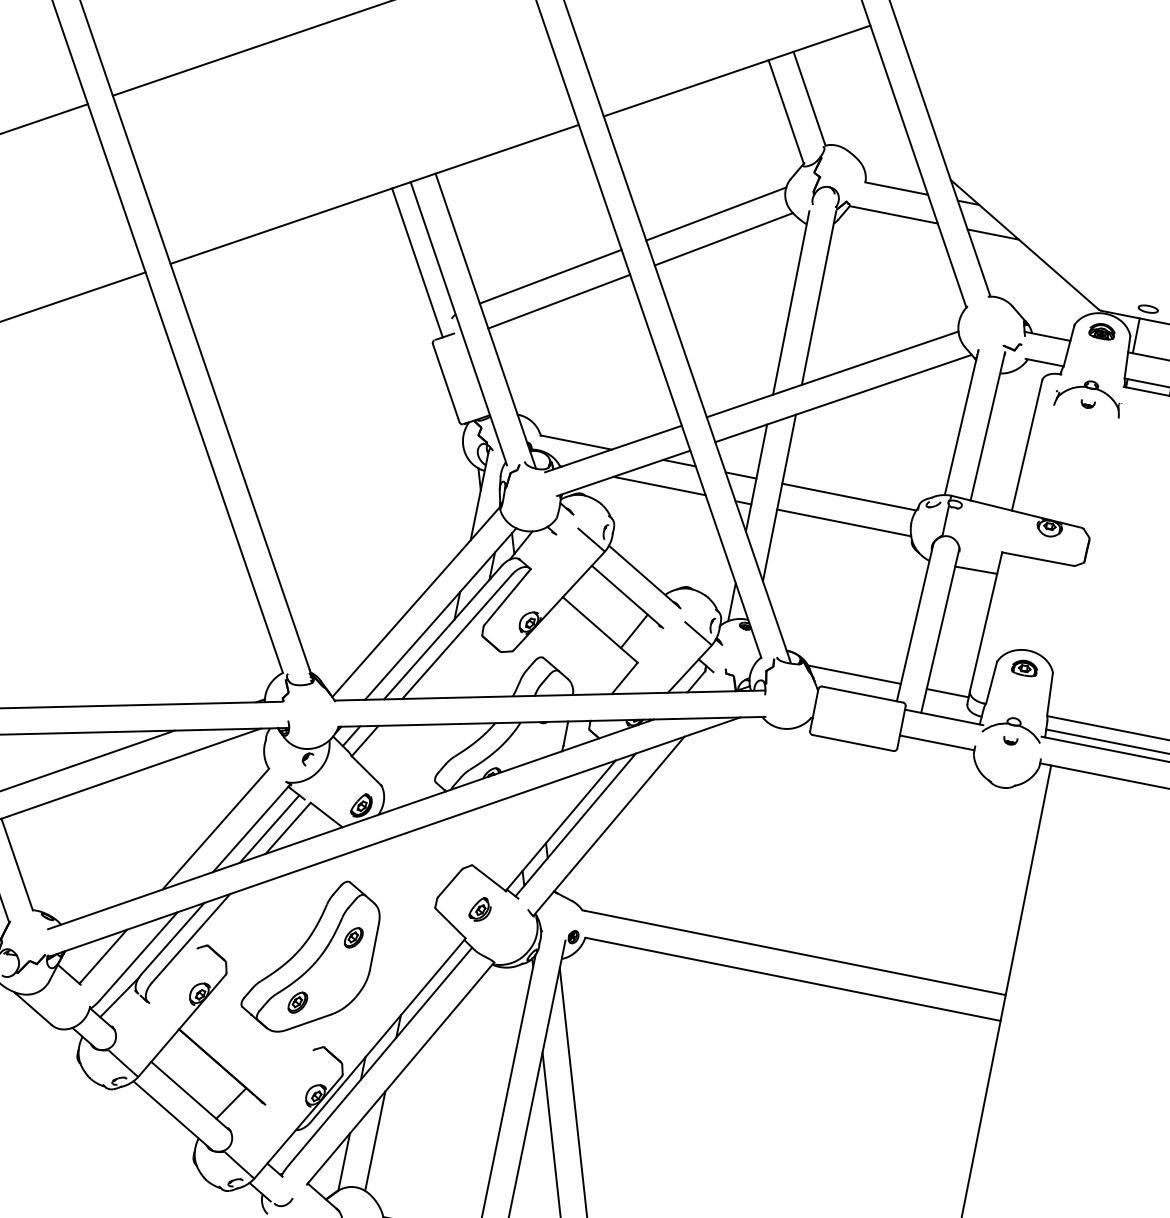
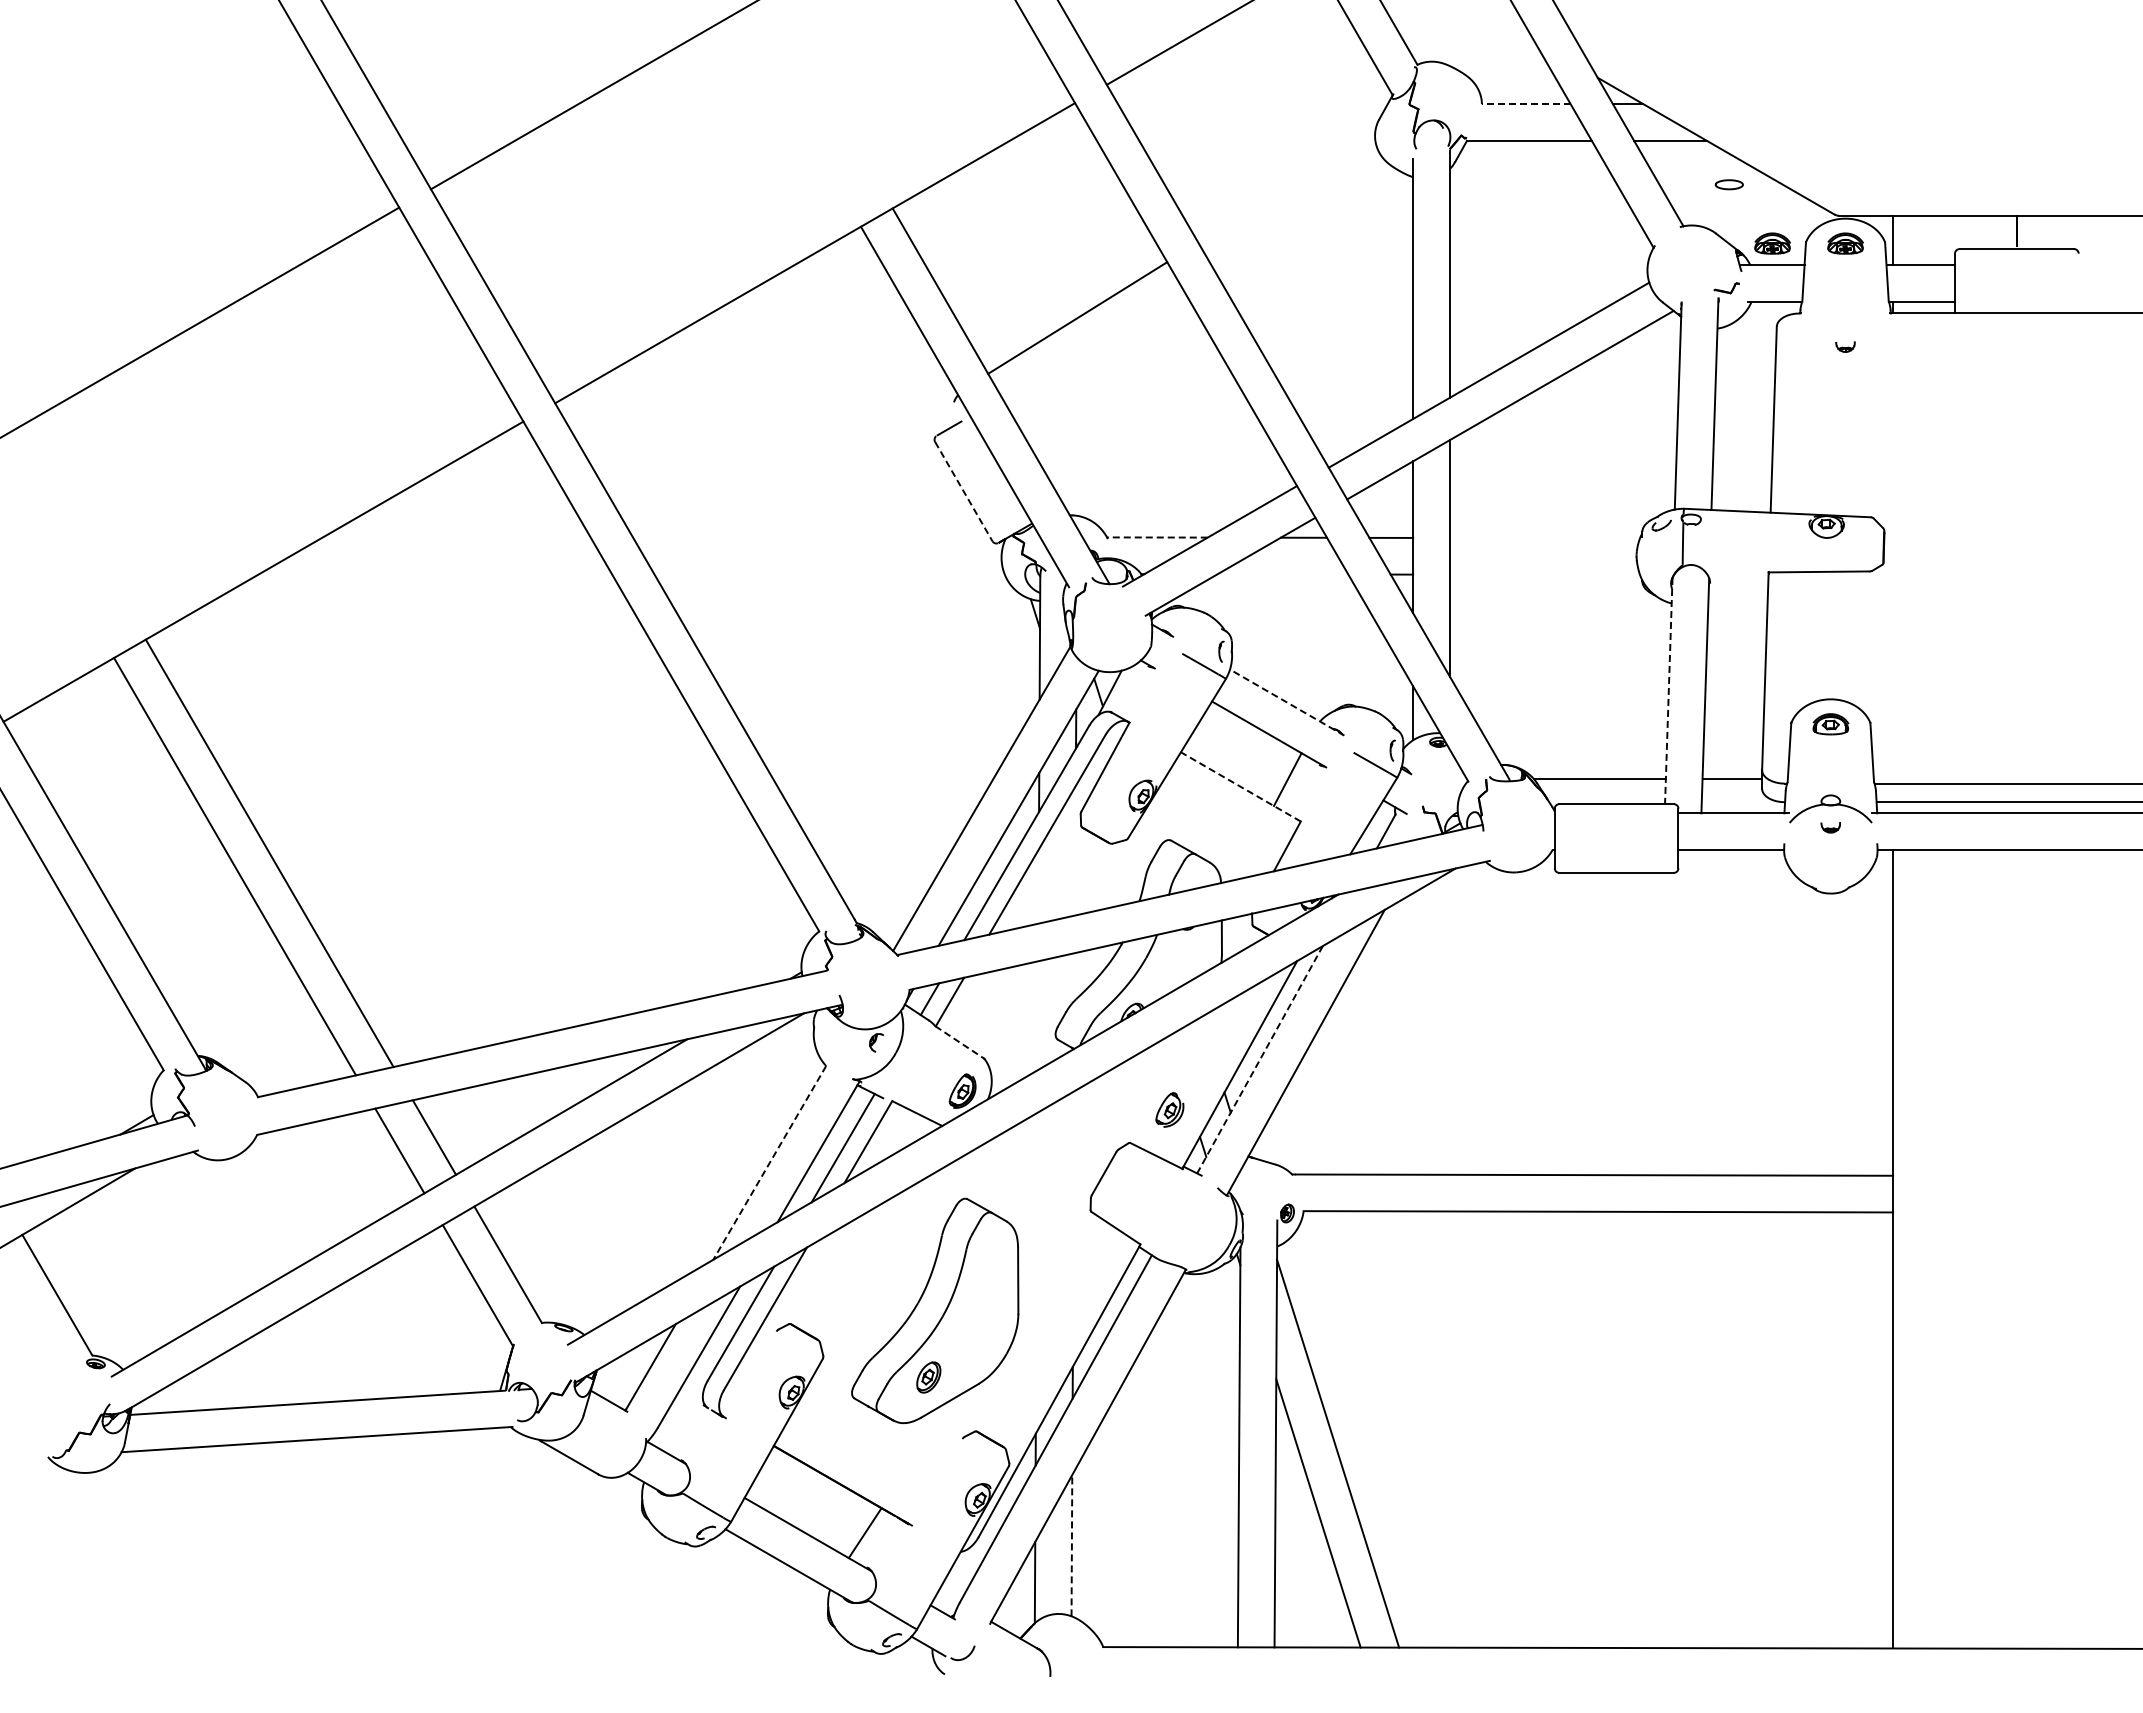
line: (896, 188) -> (1525, 104), solid -> dashed
line: (716, 213) -> (1286, 187), removed
line: (723, 238) -> (1303, 219), removed
line: (417, 263) -> (891, 335), removed
line: (558, 301) -> (1095, 349), removed
part: (1147, 308) -> (1728, 184), moved
part: (1050, 321) -> (1772, 243), added
line: (446, 383) -> (964, 492), solid -> dashed
part: (1090, 389) -> (1845, 325), removed
line: (575, 442) -> (1156, 537), solid -> dashed
line: (659, 486) -> (1282, 574), removed
line: (848, 497) -> (1544, 538), removed
line: (843, 522) -> (1544, 574), removed
line: (975, 570) -> (1737, 603), removed
line: (644, 576) -> (1286, 702), solid -> dashed
line: (915, 622) -> (1668, 691), solid -> dashed
line: (600, 629) -> (1240, 786), solid -> dashed
line: (367, 770) -> (960, 1042), solid -> dashed
line: (576, 824) -> (1260, 1059), solid -> dashed
line: (215, 829) -> (769, 1163), solid -> dashed
part: (480, 909) -> (1169, 1109), moved
part: (353, 937) -> (987, 1273), removed
line: (119, 997) -> (683, 1418), removed
line: (375, 1141) -> (1071, 1545), solid -> dashed

